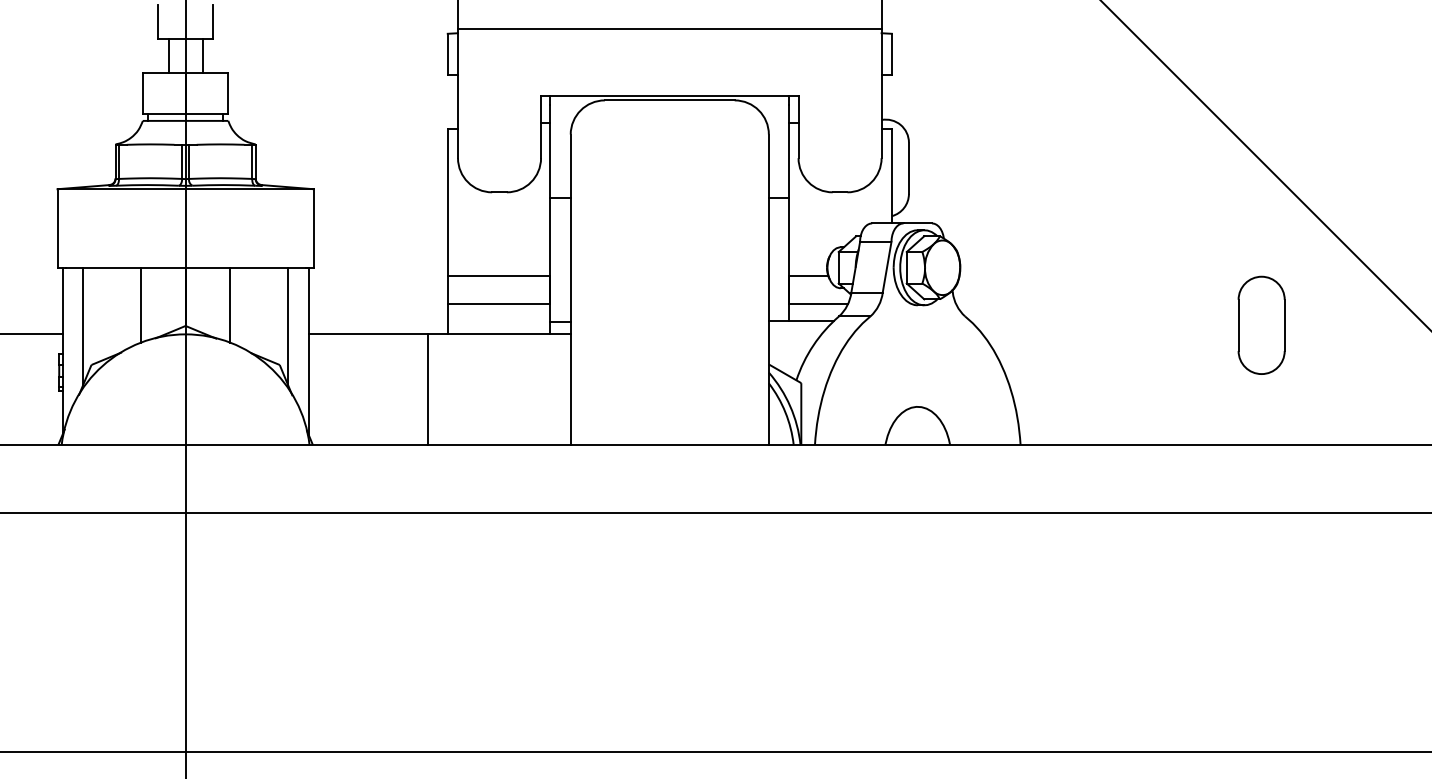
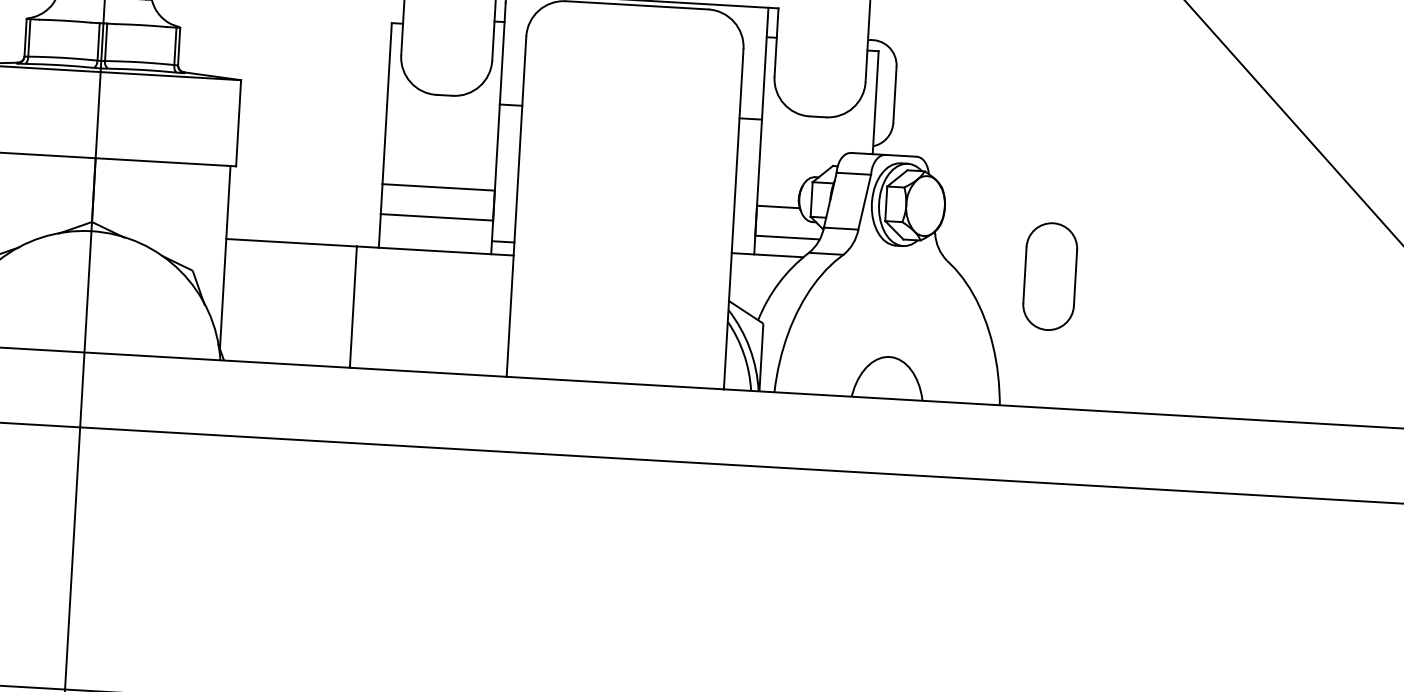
line: (141, 304) -> (45, 195), removed
line: (230, 304) -> (142, 201), removed
part: (1261, 324) -> (1050, 275), moved
line: (288, 326) -> (204, 229), removed

